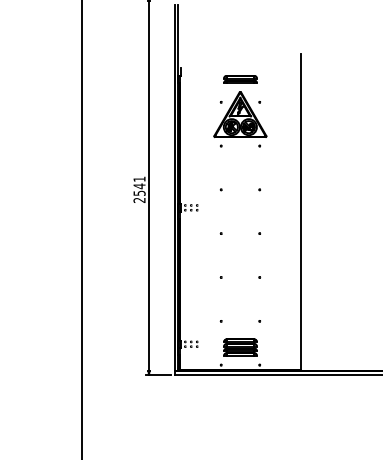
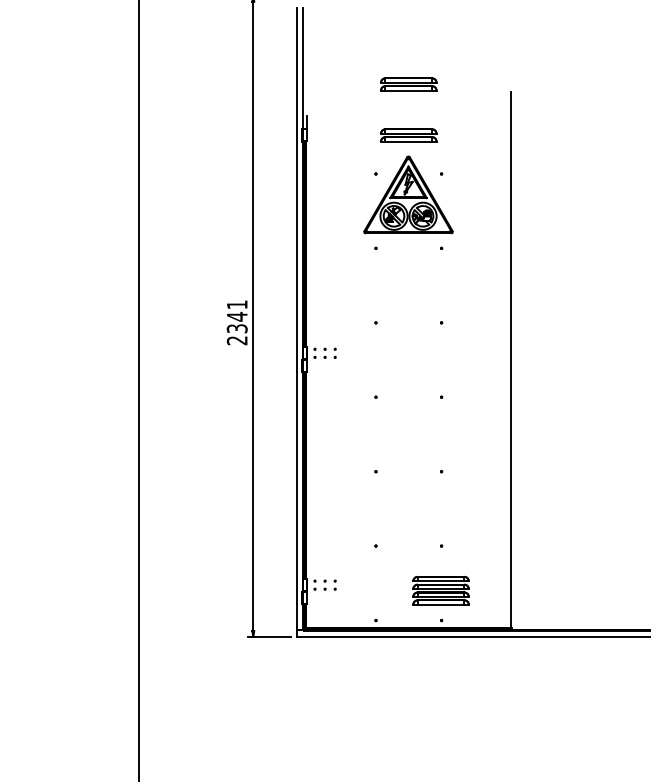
part: (240, 49) -> (408, 84), added
text: (138, 192) -> (235, 327), 2541 -> 2341
part: (240, 347) -> (441, 590), moved

